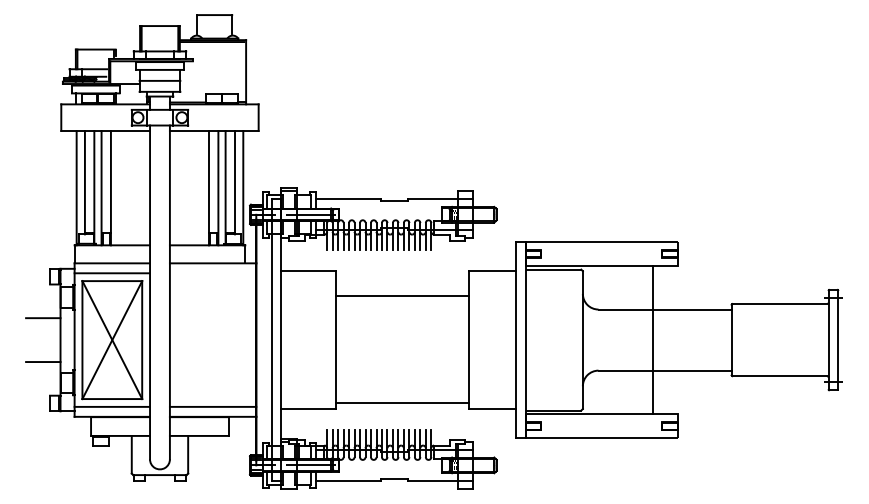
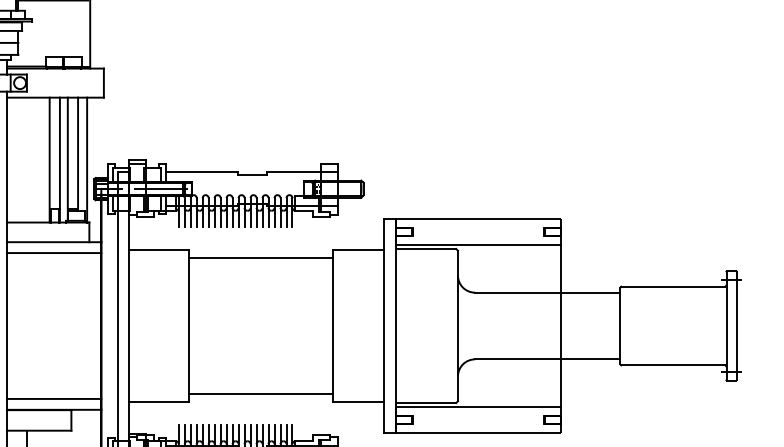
line: (212, 273) -> (53, 253), added
line: (402, 296) -> (261, 257), moved
line: (652, 339) -> (561, 325), moved

